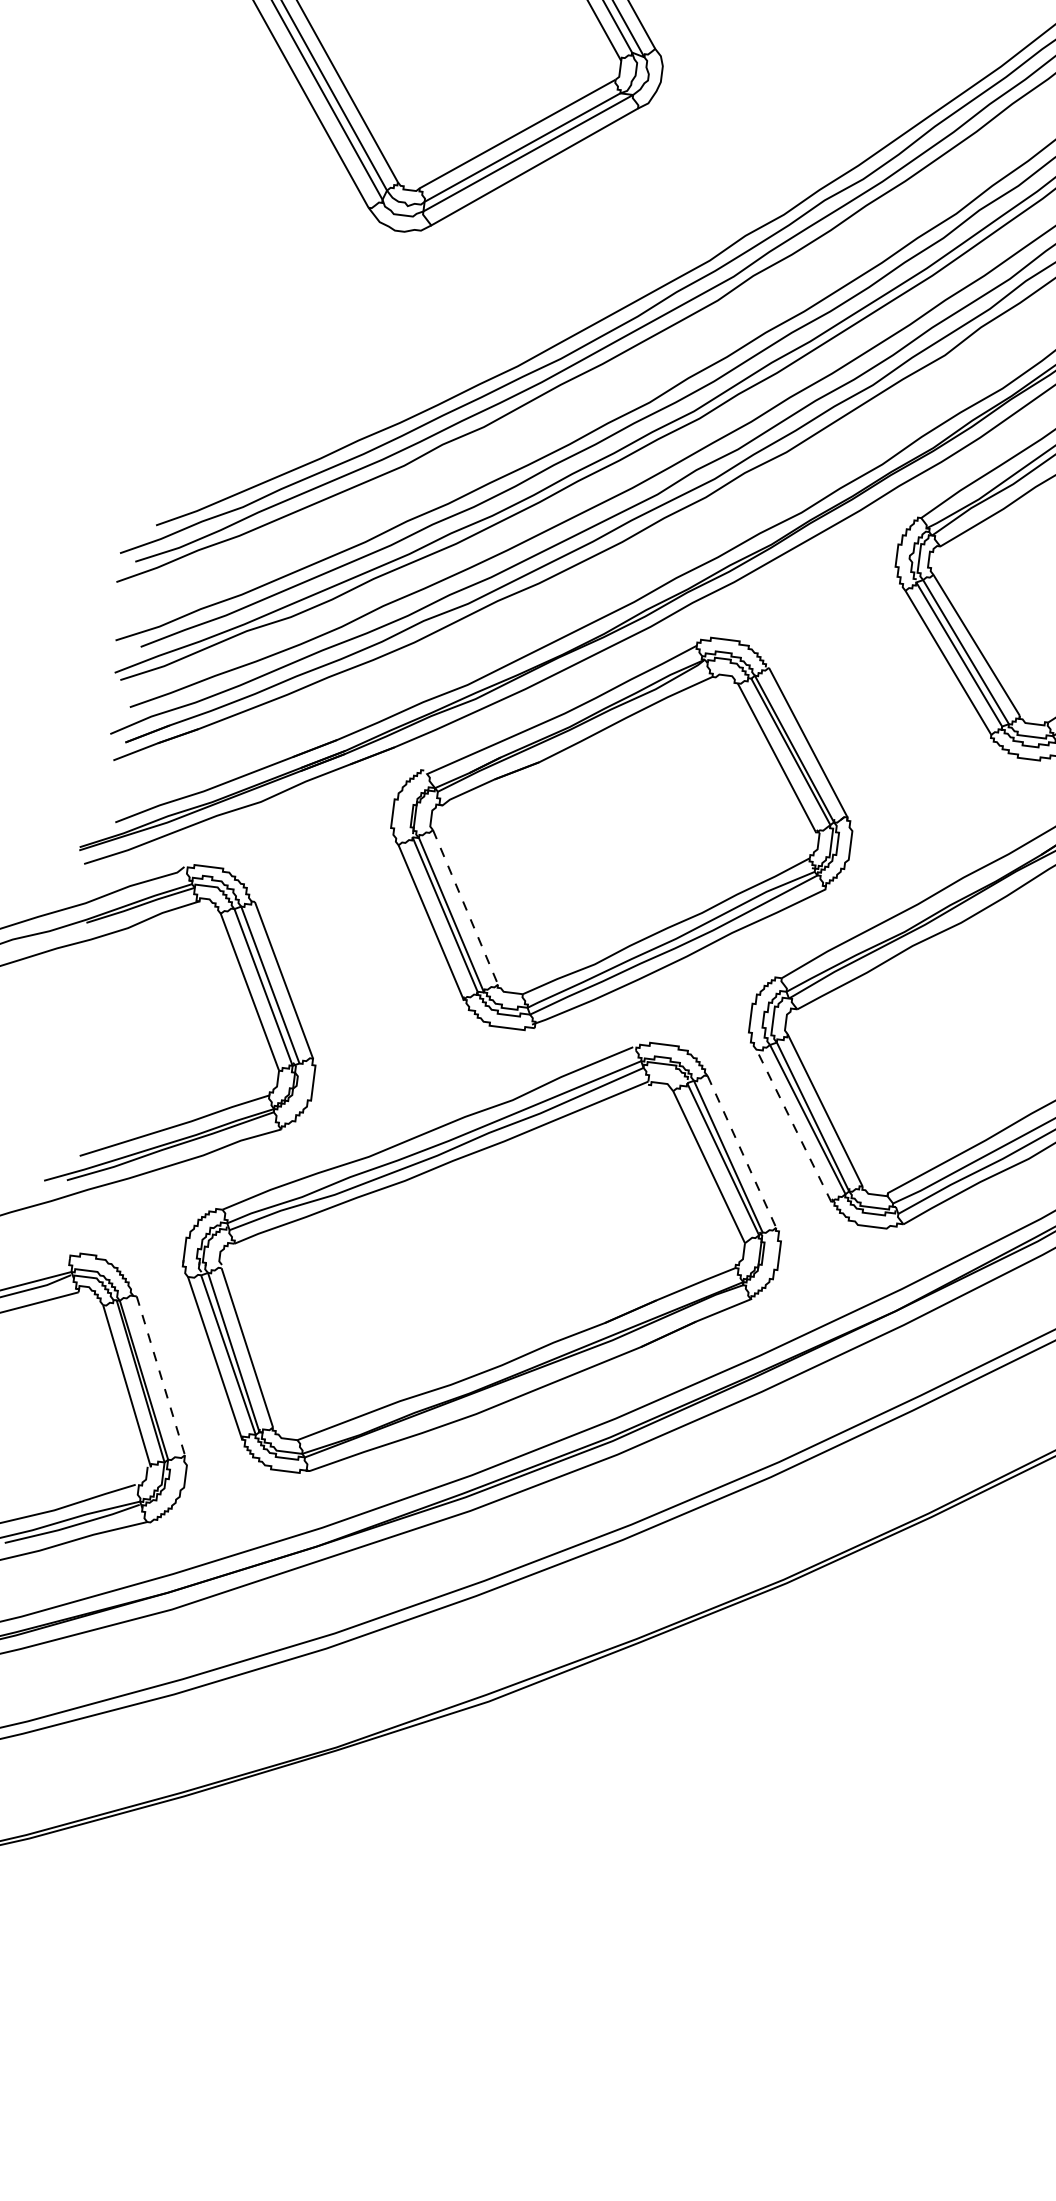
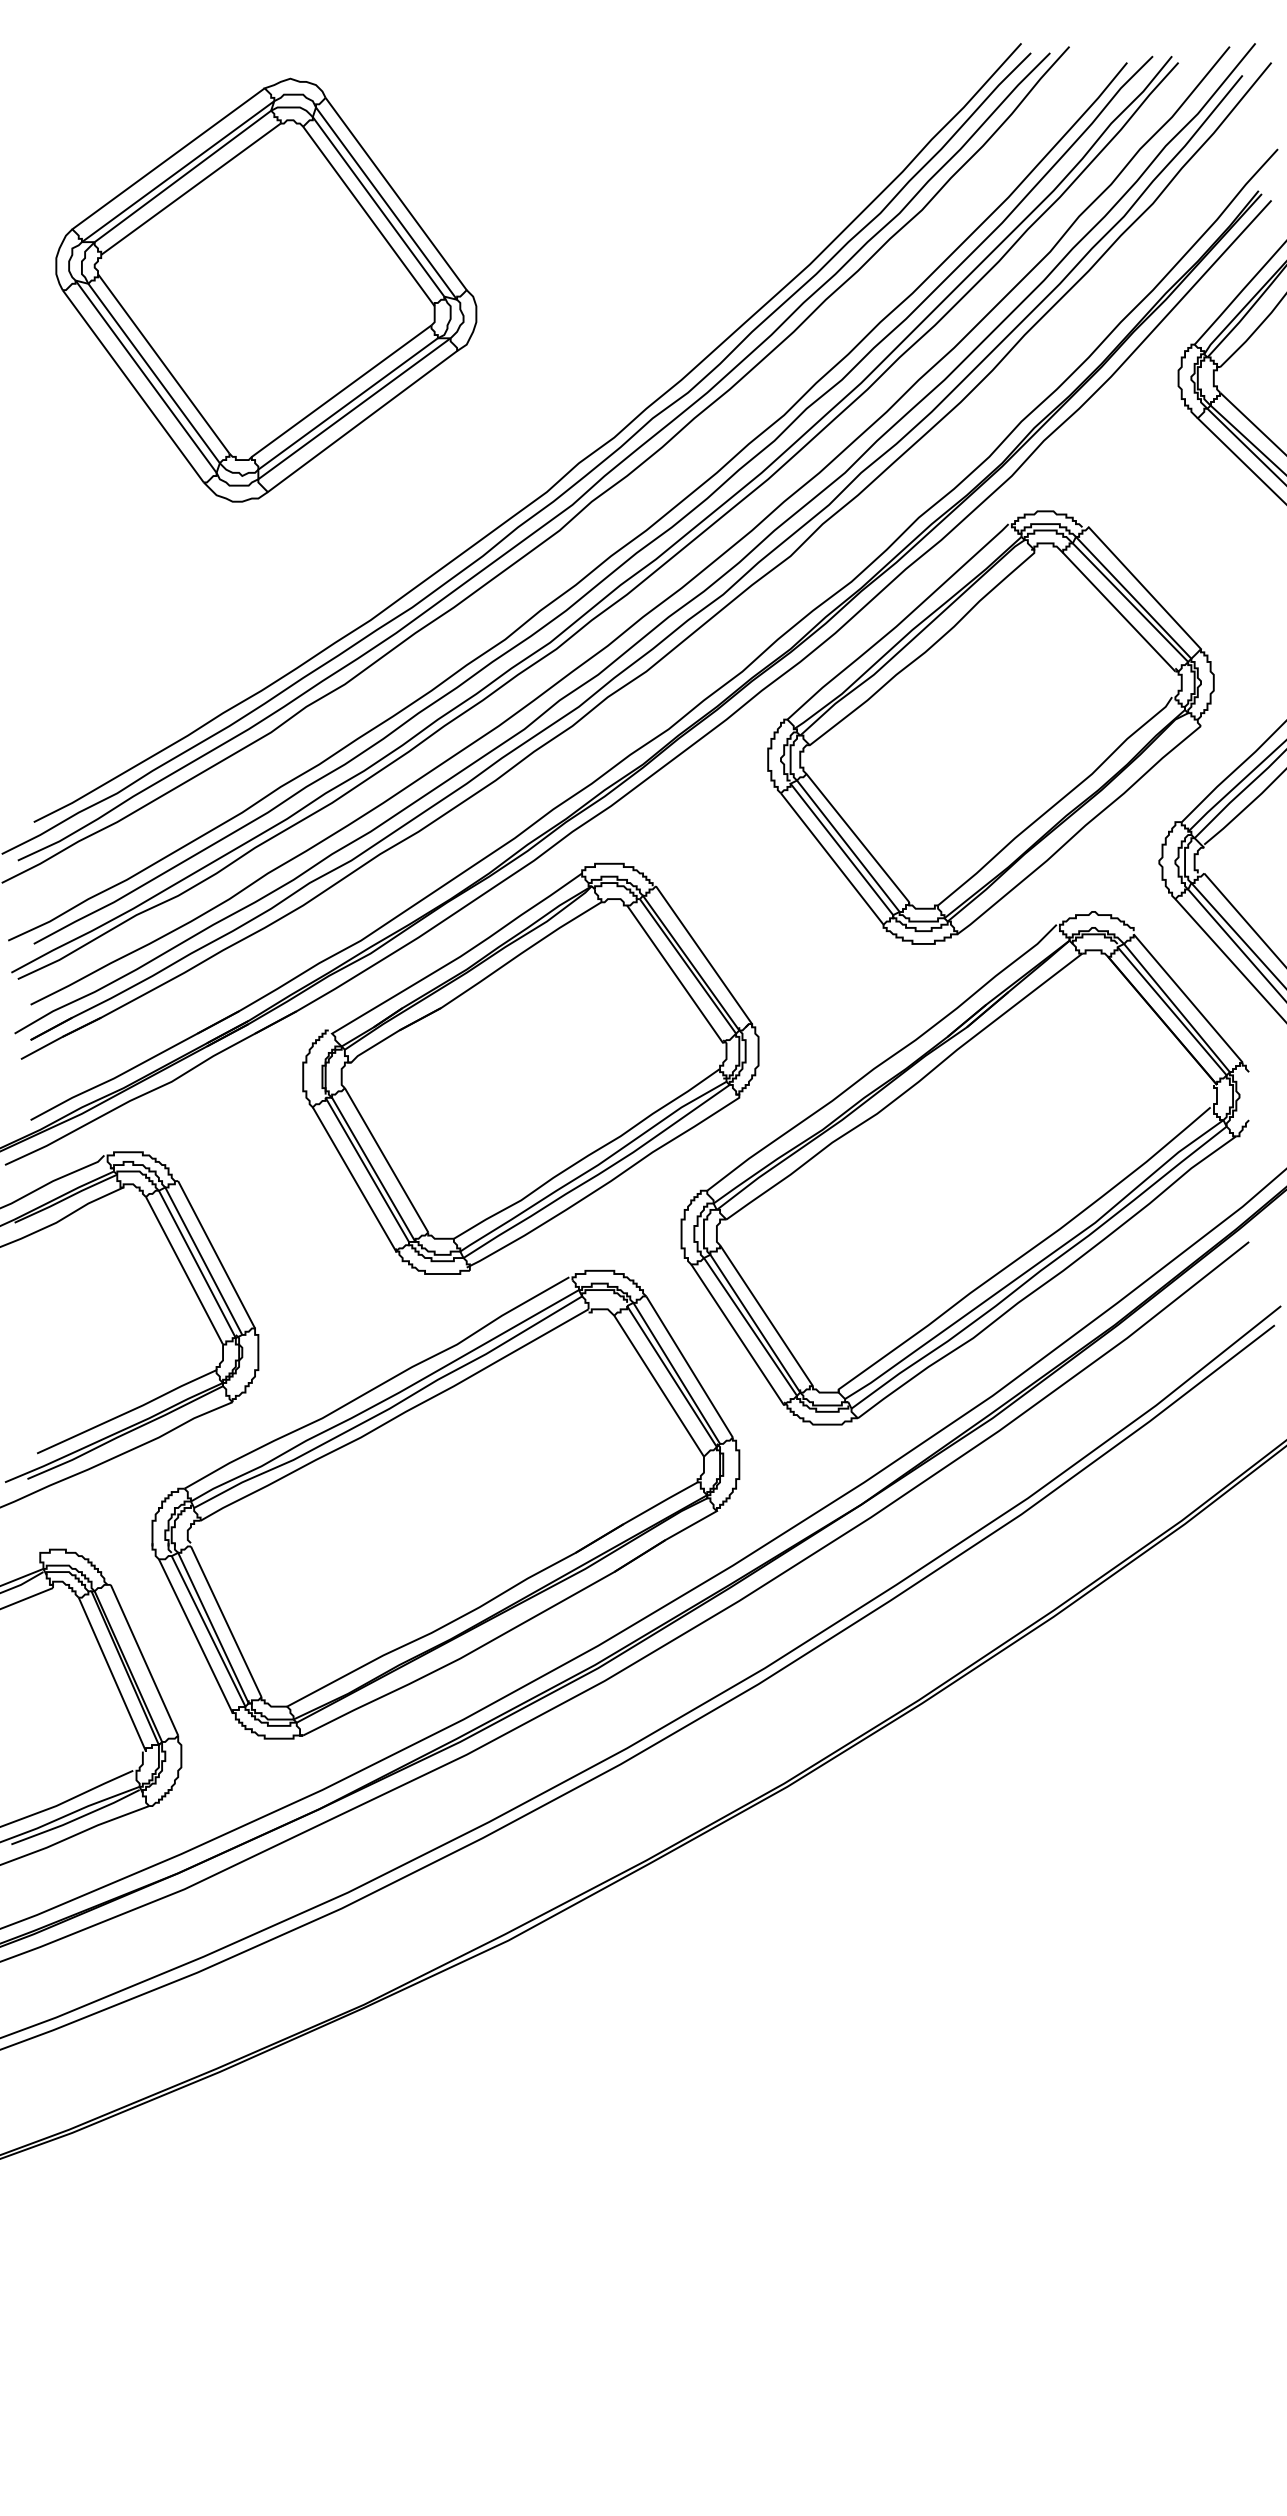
line: (465, 907) -> (386, 1160), dashed -> solid
line: (793, 1125) -> (737, 1334), dashed -> solid
line: (741, 1151) -> (689, 1366), dashed -> solid
line: (160, 1376) -> (144, 1660), dashed -> solid

